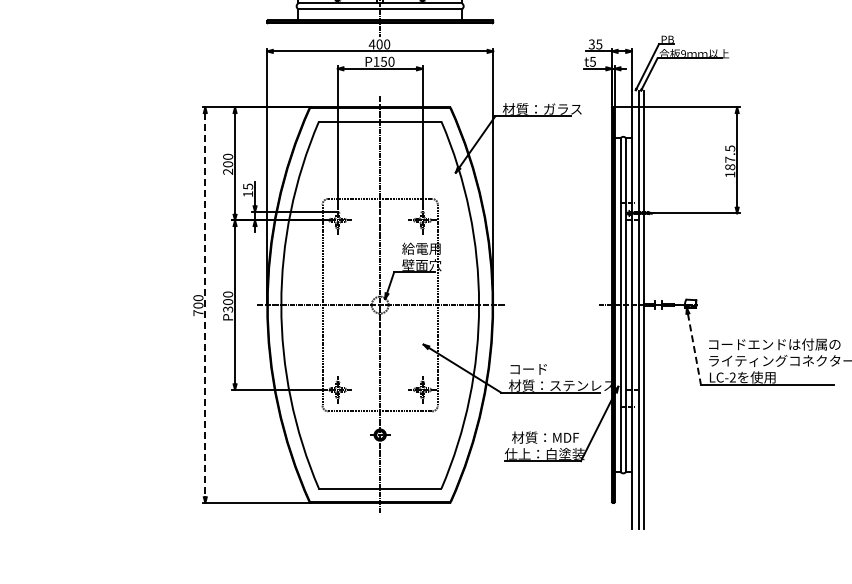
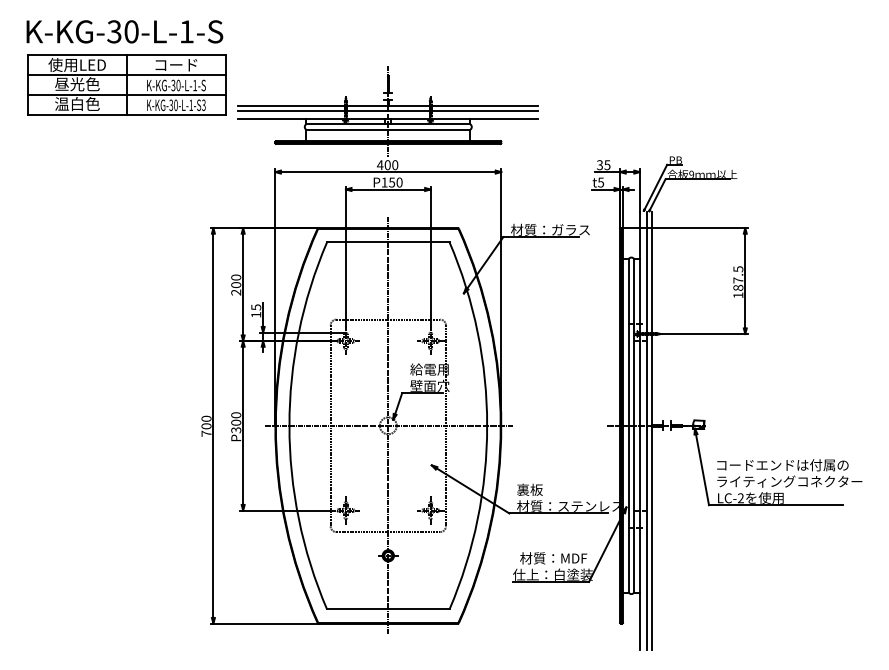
line: (205, 305) -> (213, 426), dashed -> solid
line: (694, 349) -> (702, 470), dashed -> solid
text: (527, 368) -> (535, 489), コード -> 裏板

